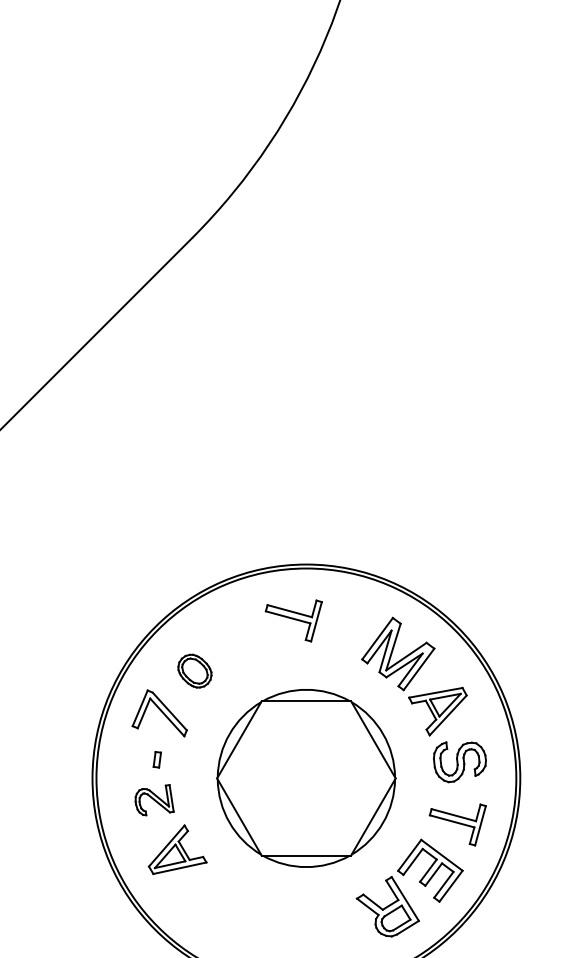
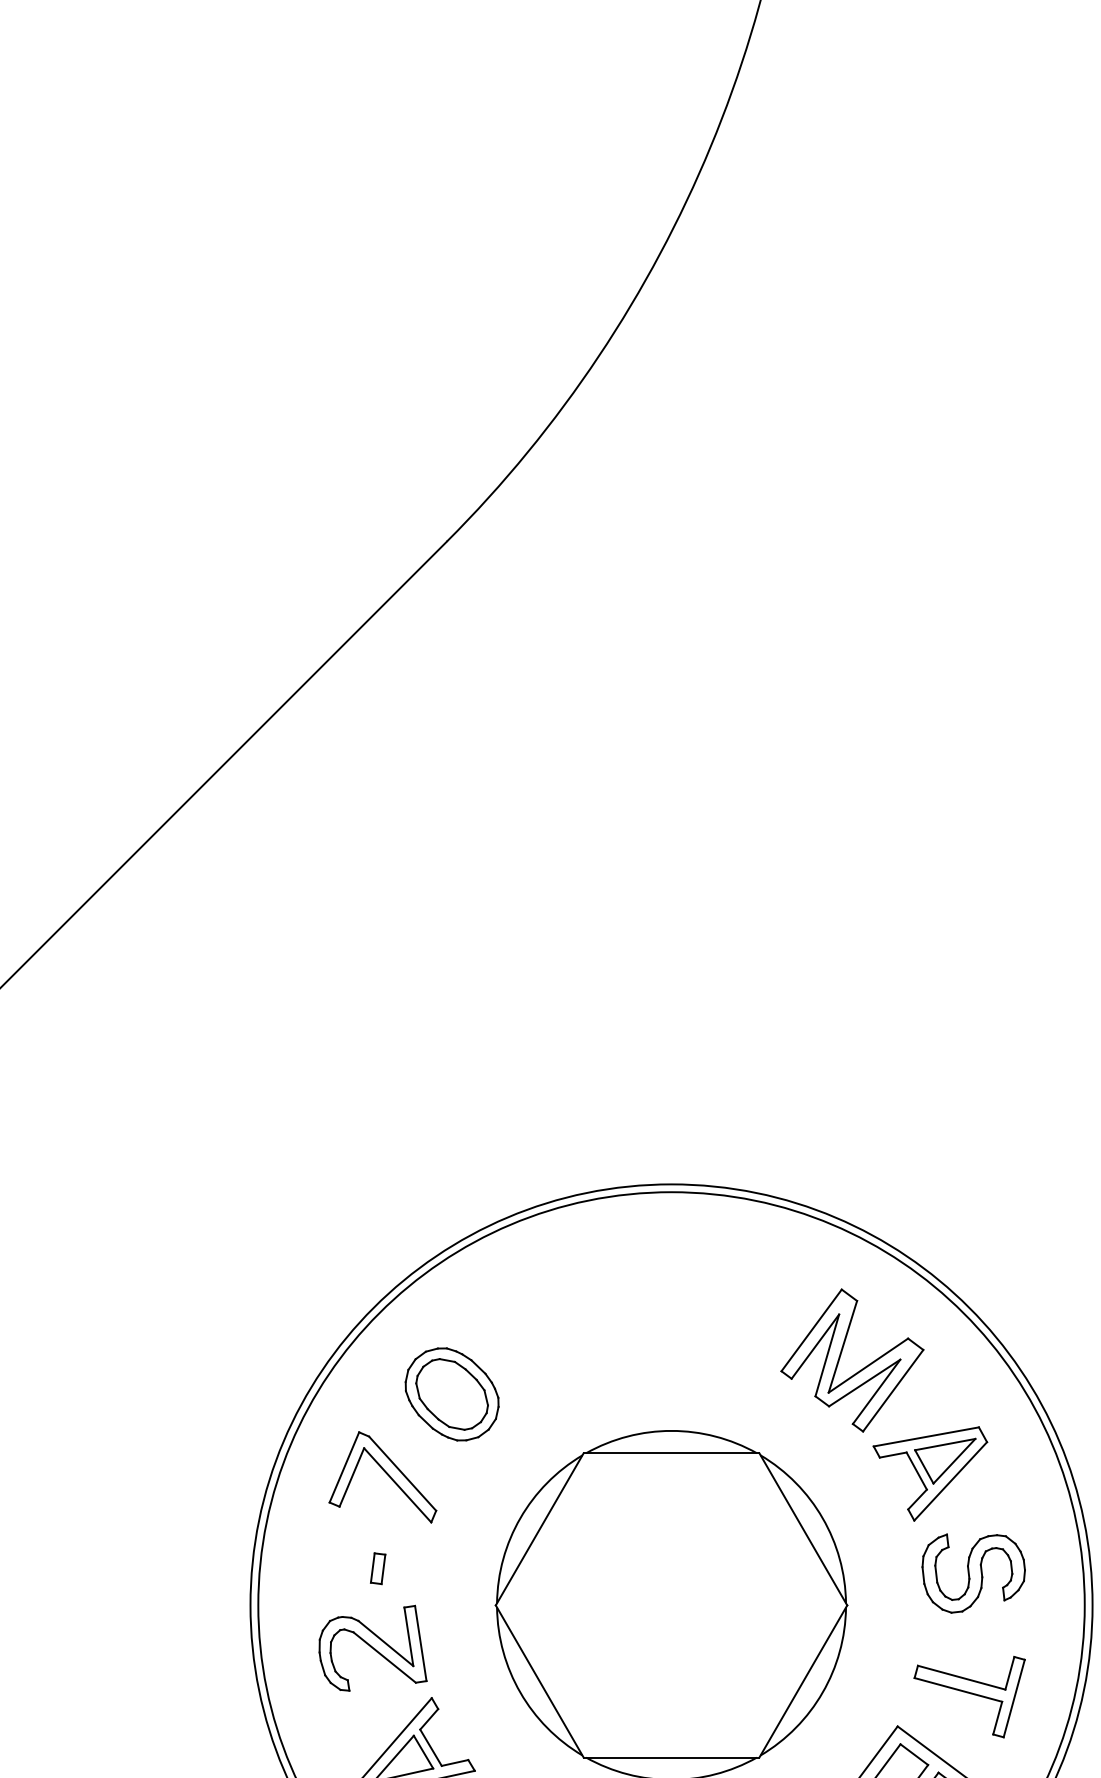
part: (293, 620) -> (646, 1294), removed
part: (194, 670) -> (451, 1392), size x1.43
part: (154, 799) -> (372, 1646), size x1.43

